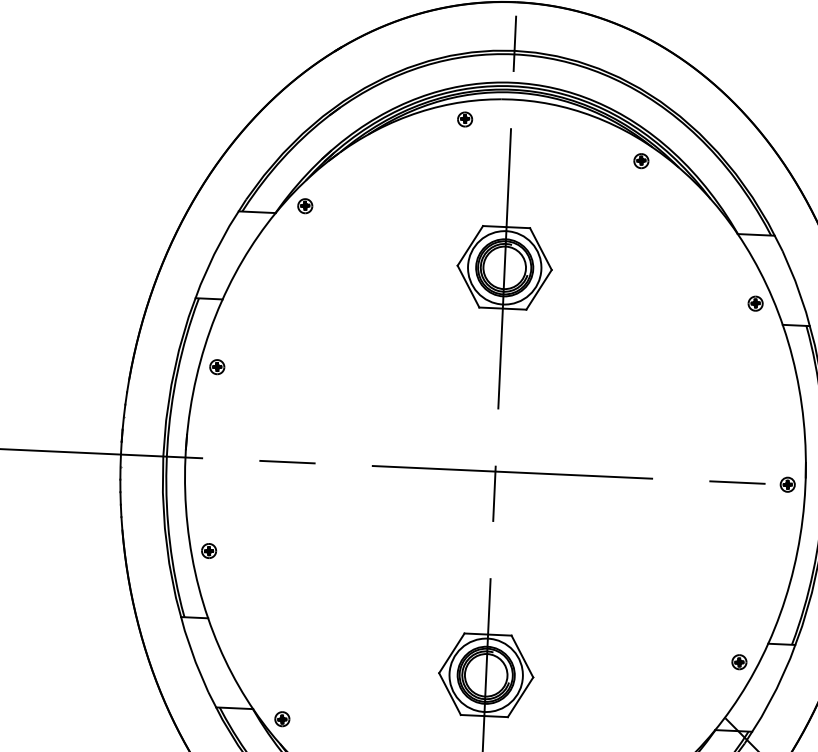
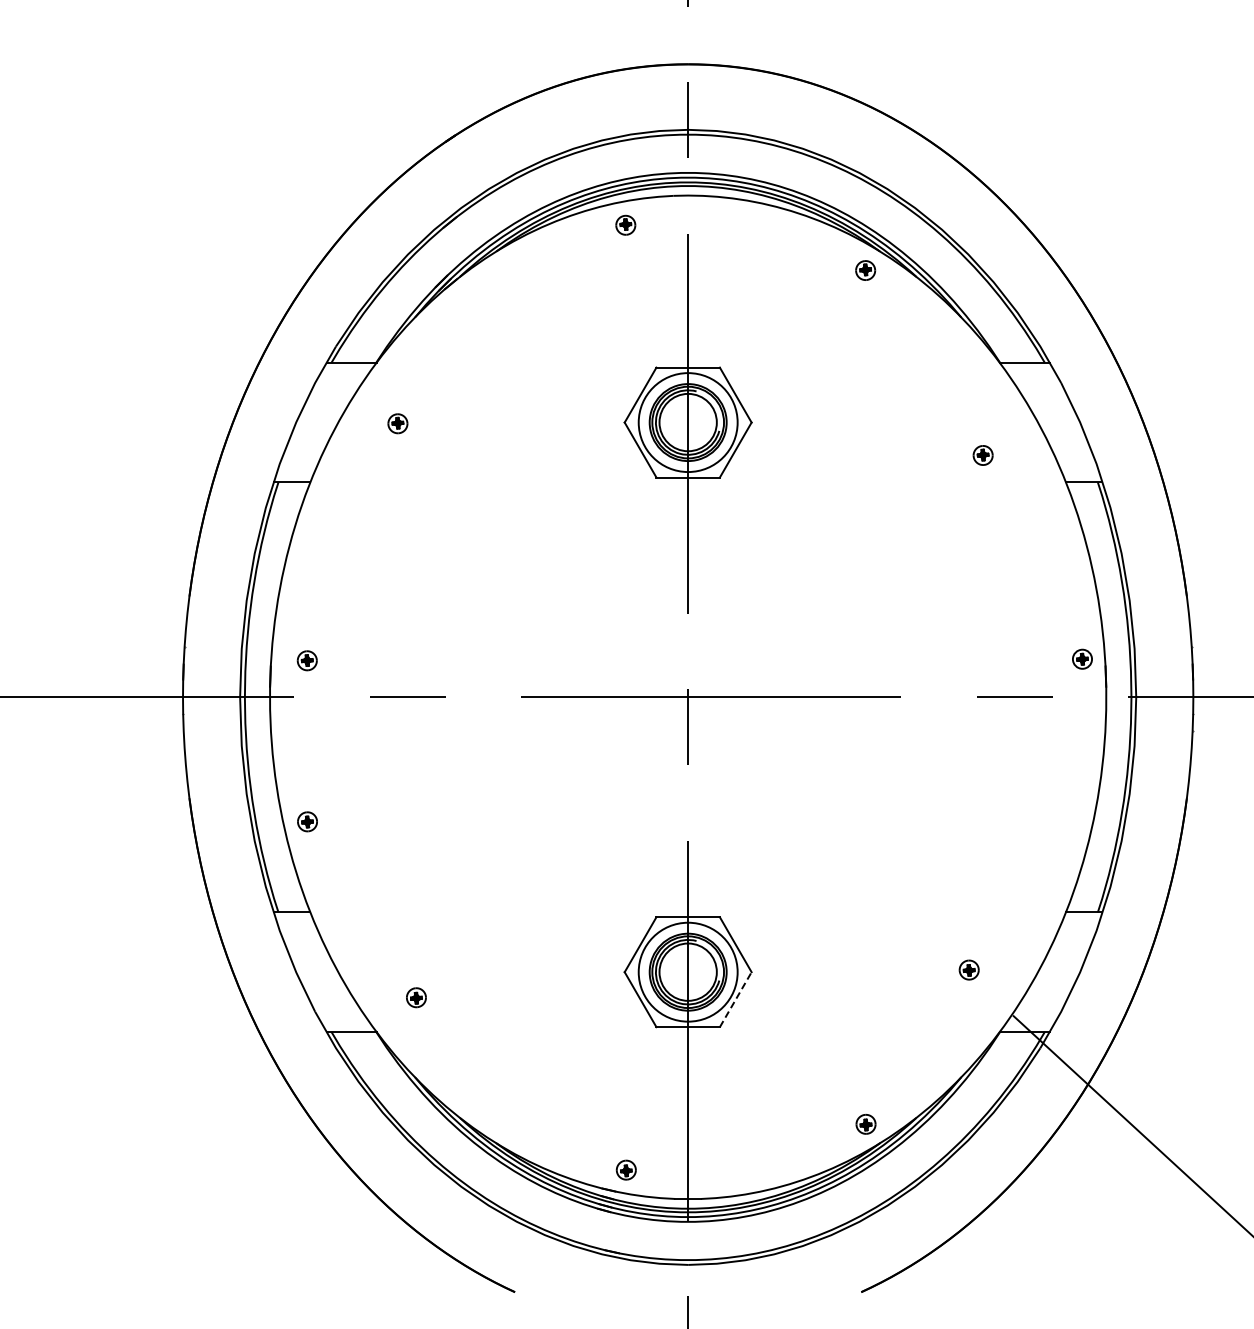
part: (304, 205) -> (397, 423), moved
part: (755, 303) -> (982, 455), moved
part: (216, 366) -> (306, 660), moved
part: (787, 484) -> (1082, 658), moved
part: (738, 661) -> (968, 969), moved
line: (520, 697) -> (735, 999), solid -> dashed
part: (282, 719) -> (416, 997), moved

